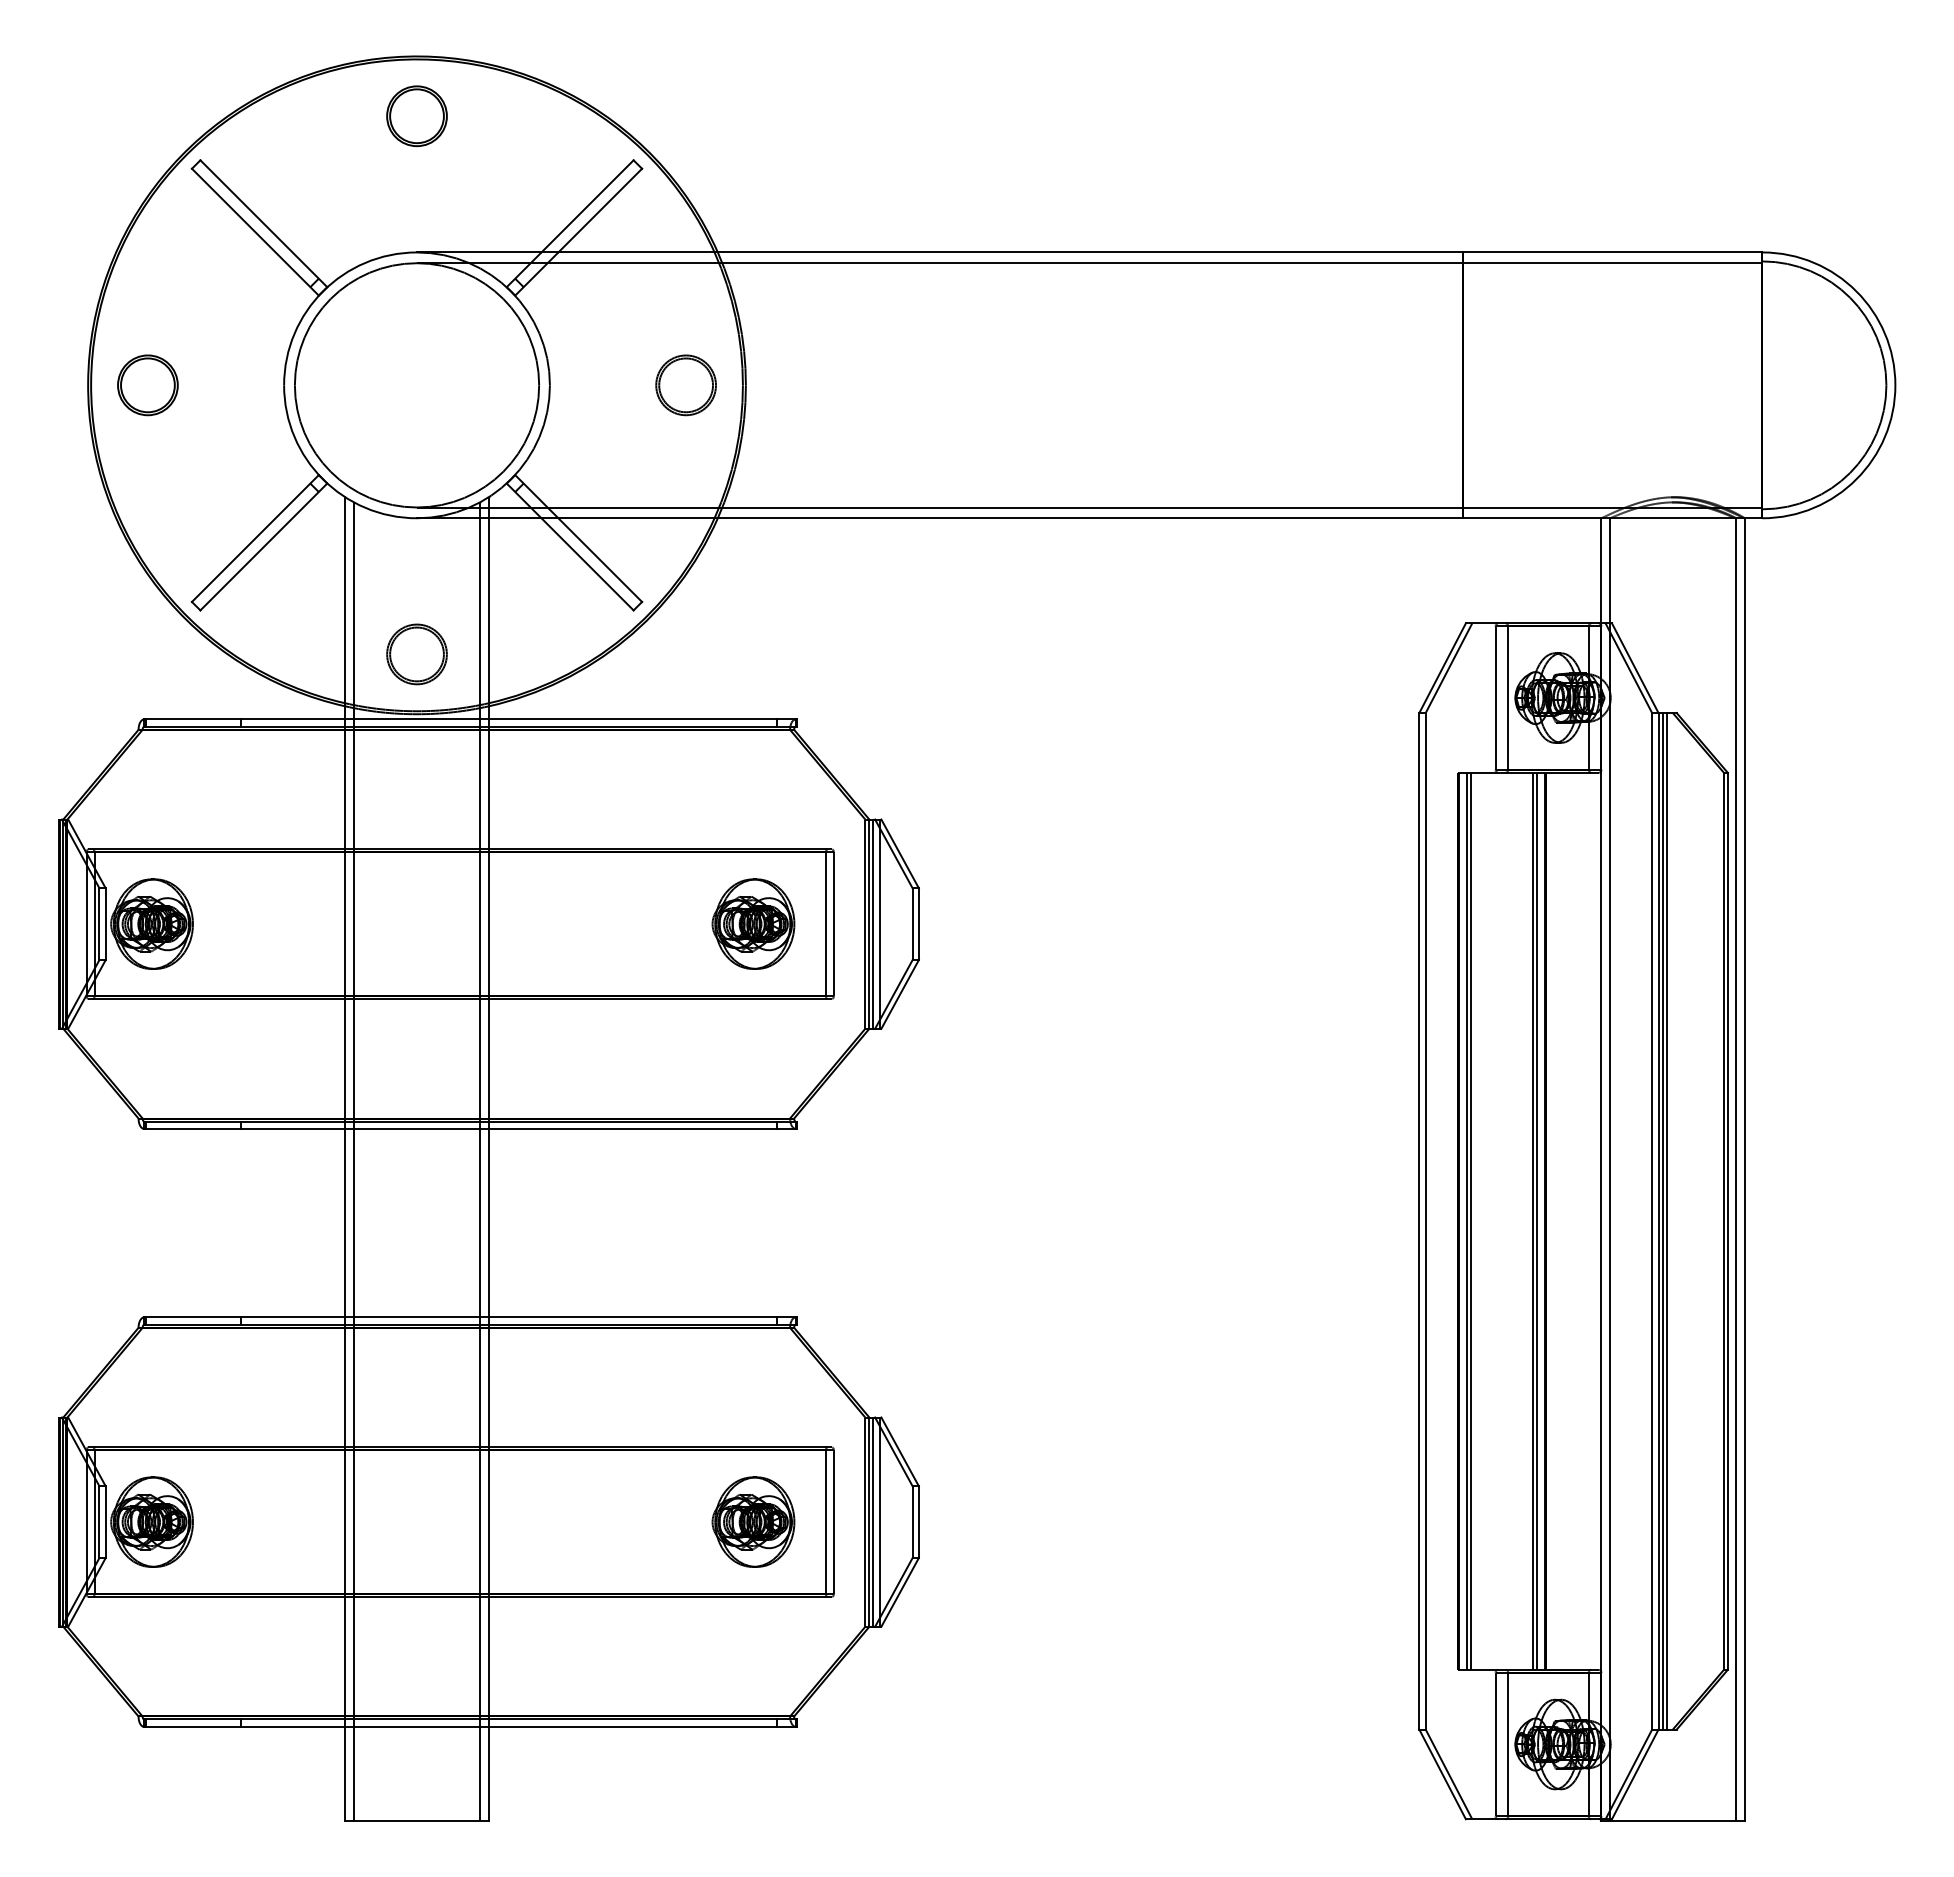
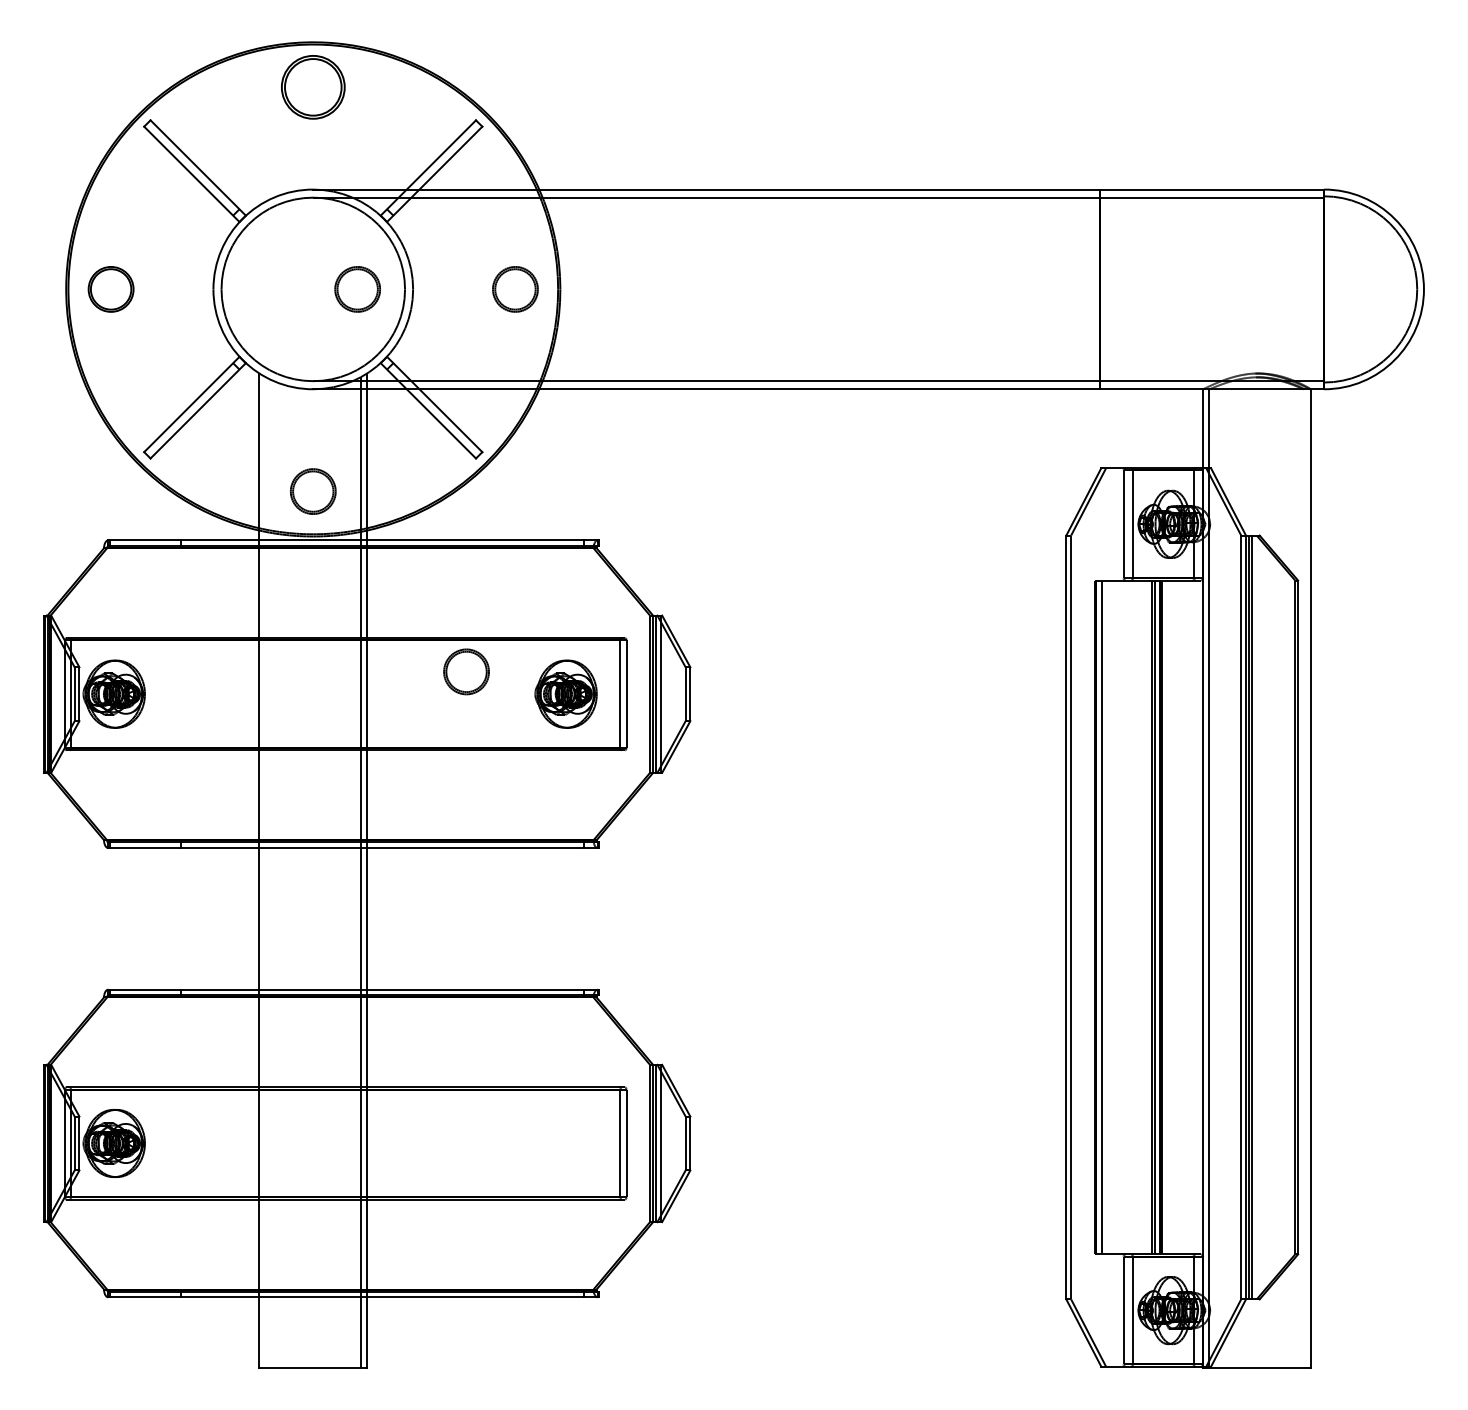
part: (416, 115) -> (312, 86), size x1.4
part: (475, 385) -> (357, 289), added
part: (620, 894) -> (466, 671), added
line: (353, 1161) -> (265, 872), removed
line: (1735, 1169) -> (1303, 878), removed
line: (1471, 1220) -> (1105, 916), removed
part: (753, 1521) -> (566, 1143), removed

